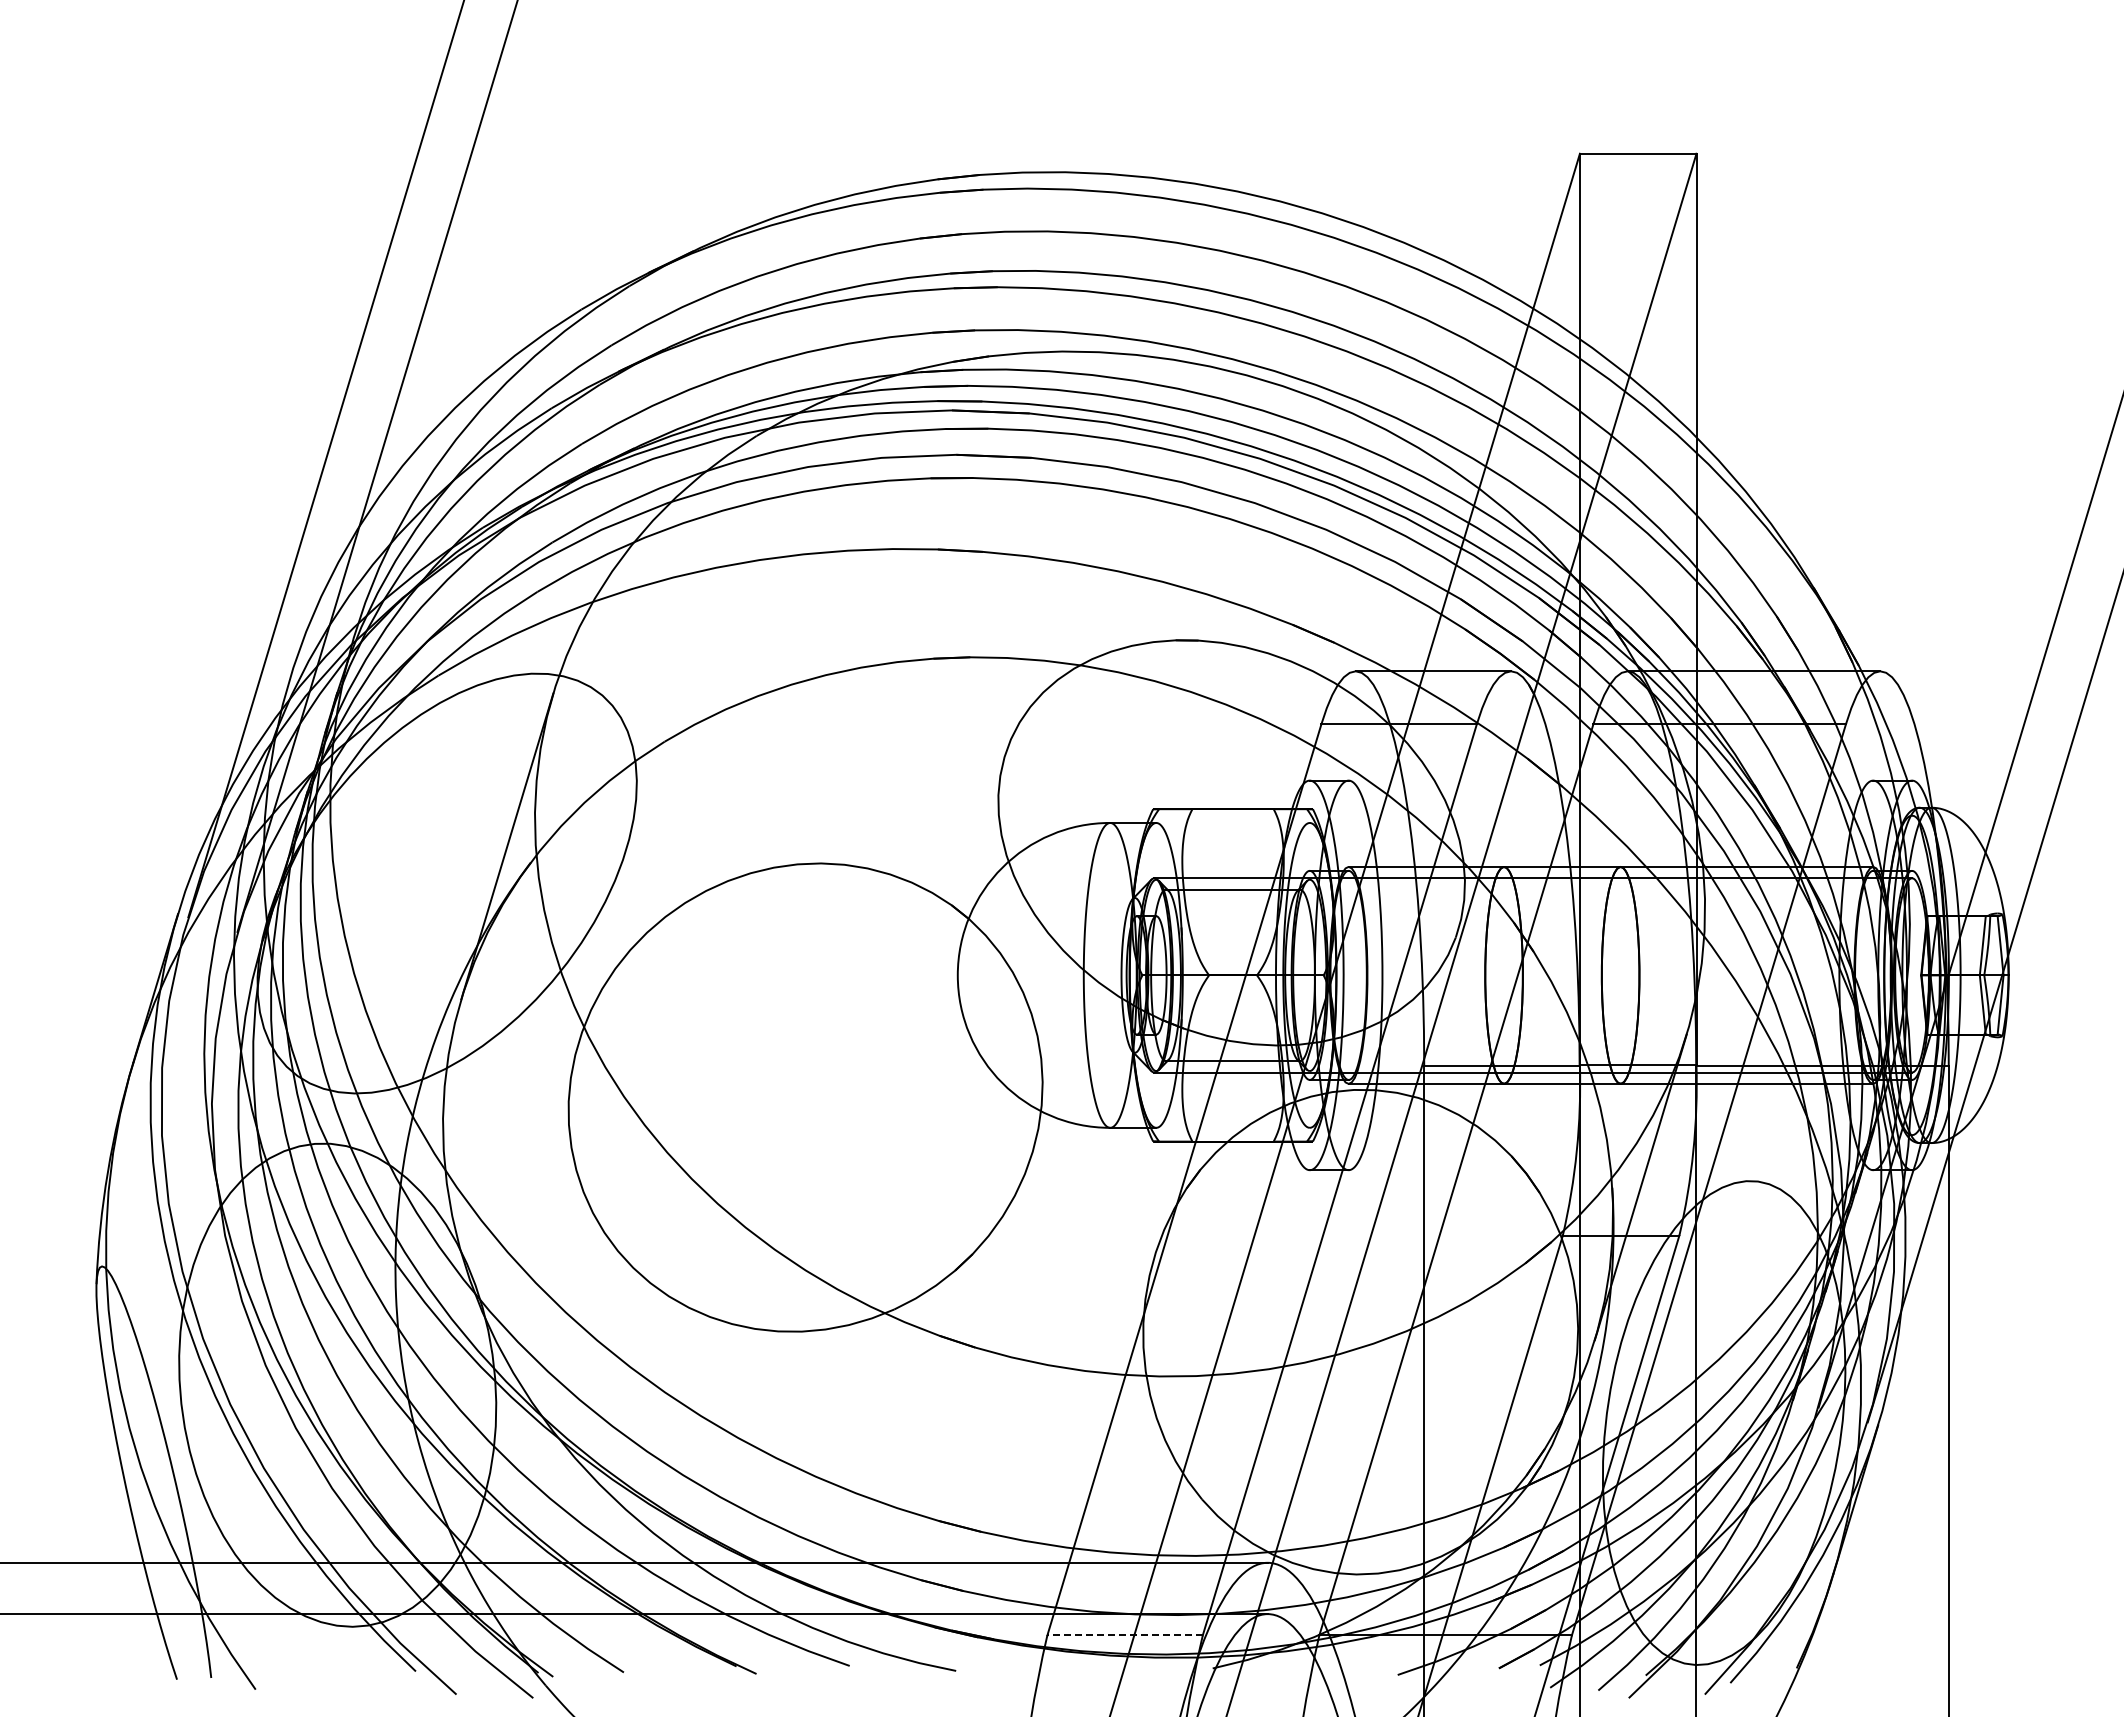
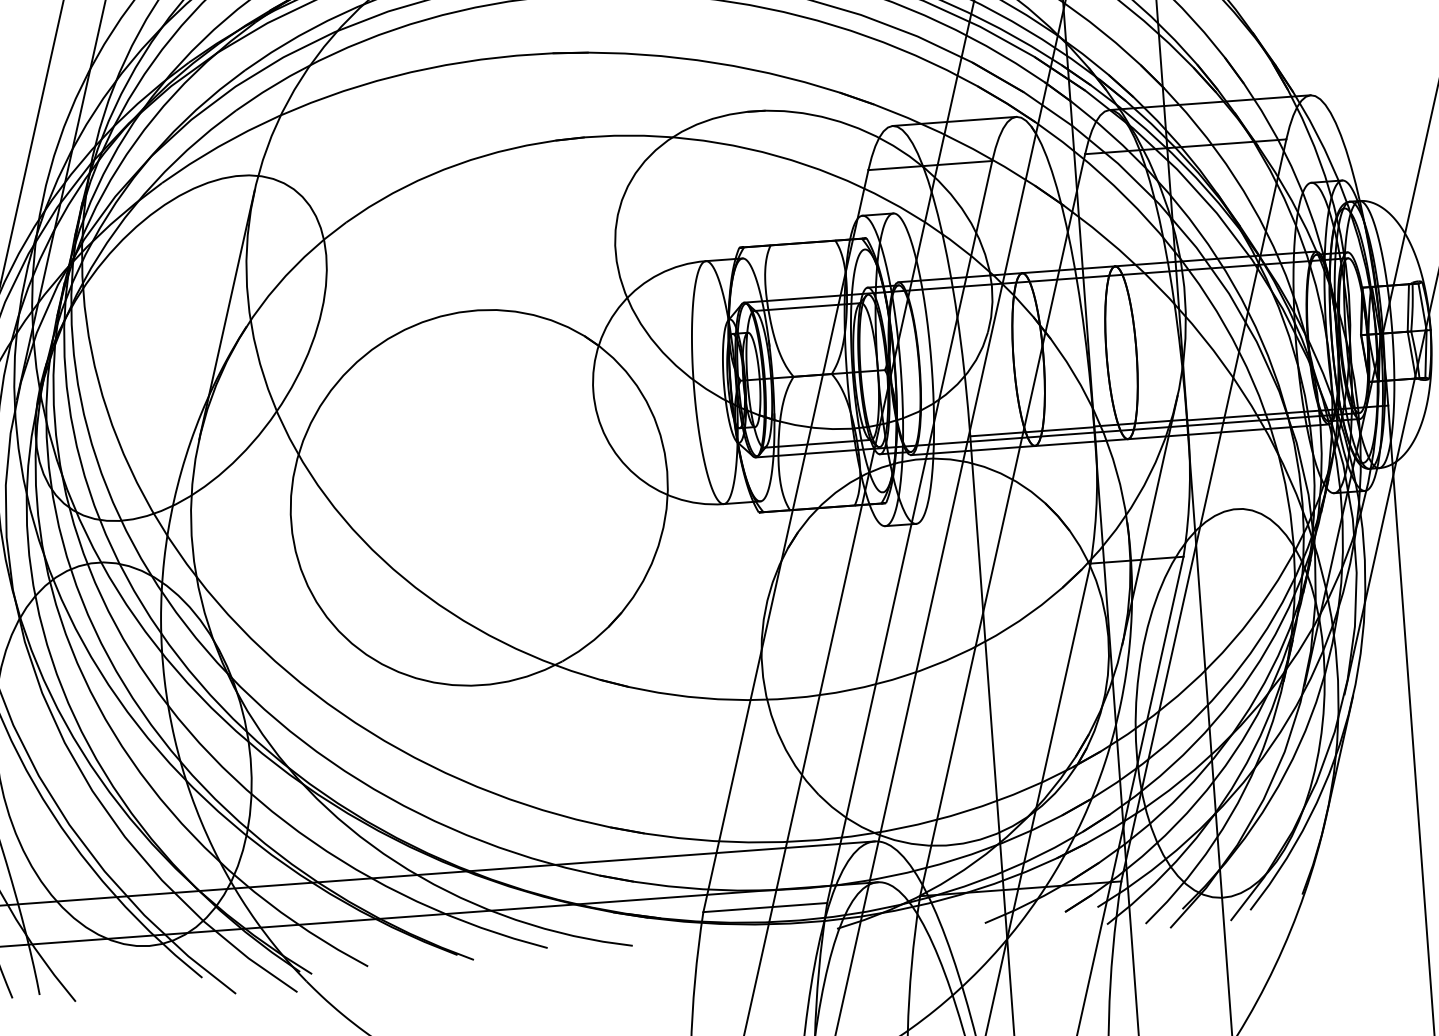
line: (1125, 1635) -> (765, 907), dashed -> solid

